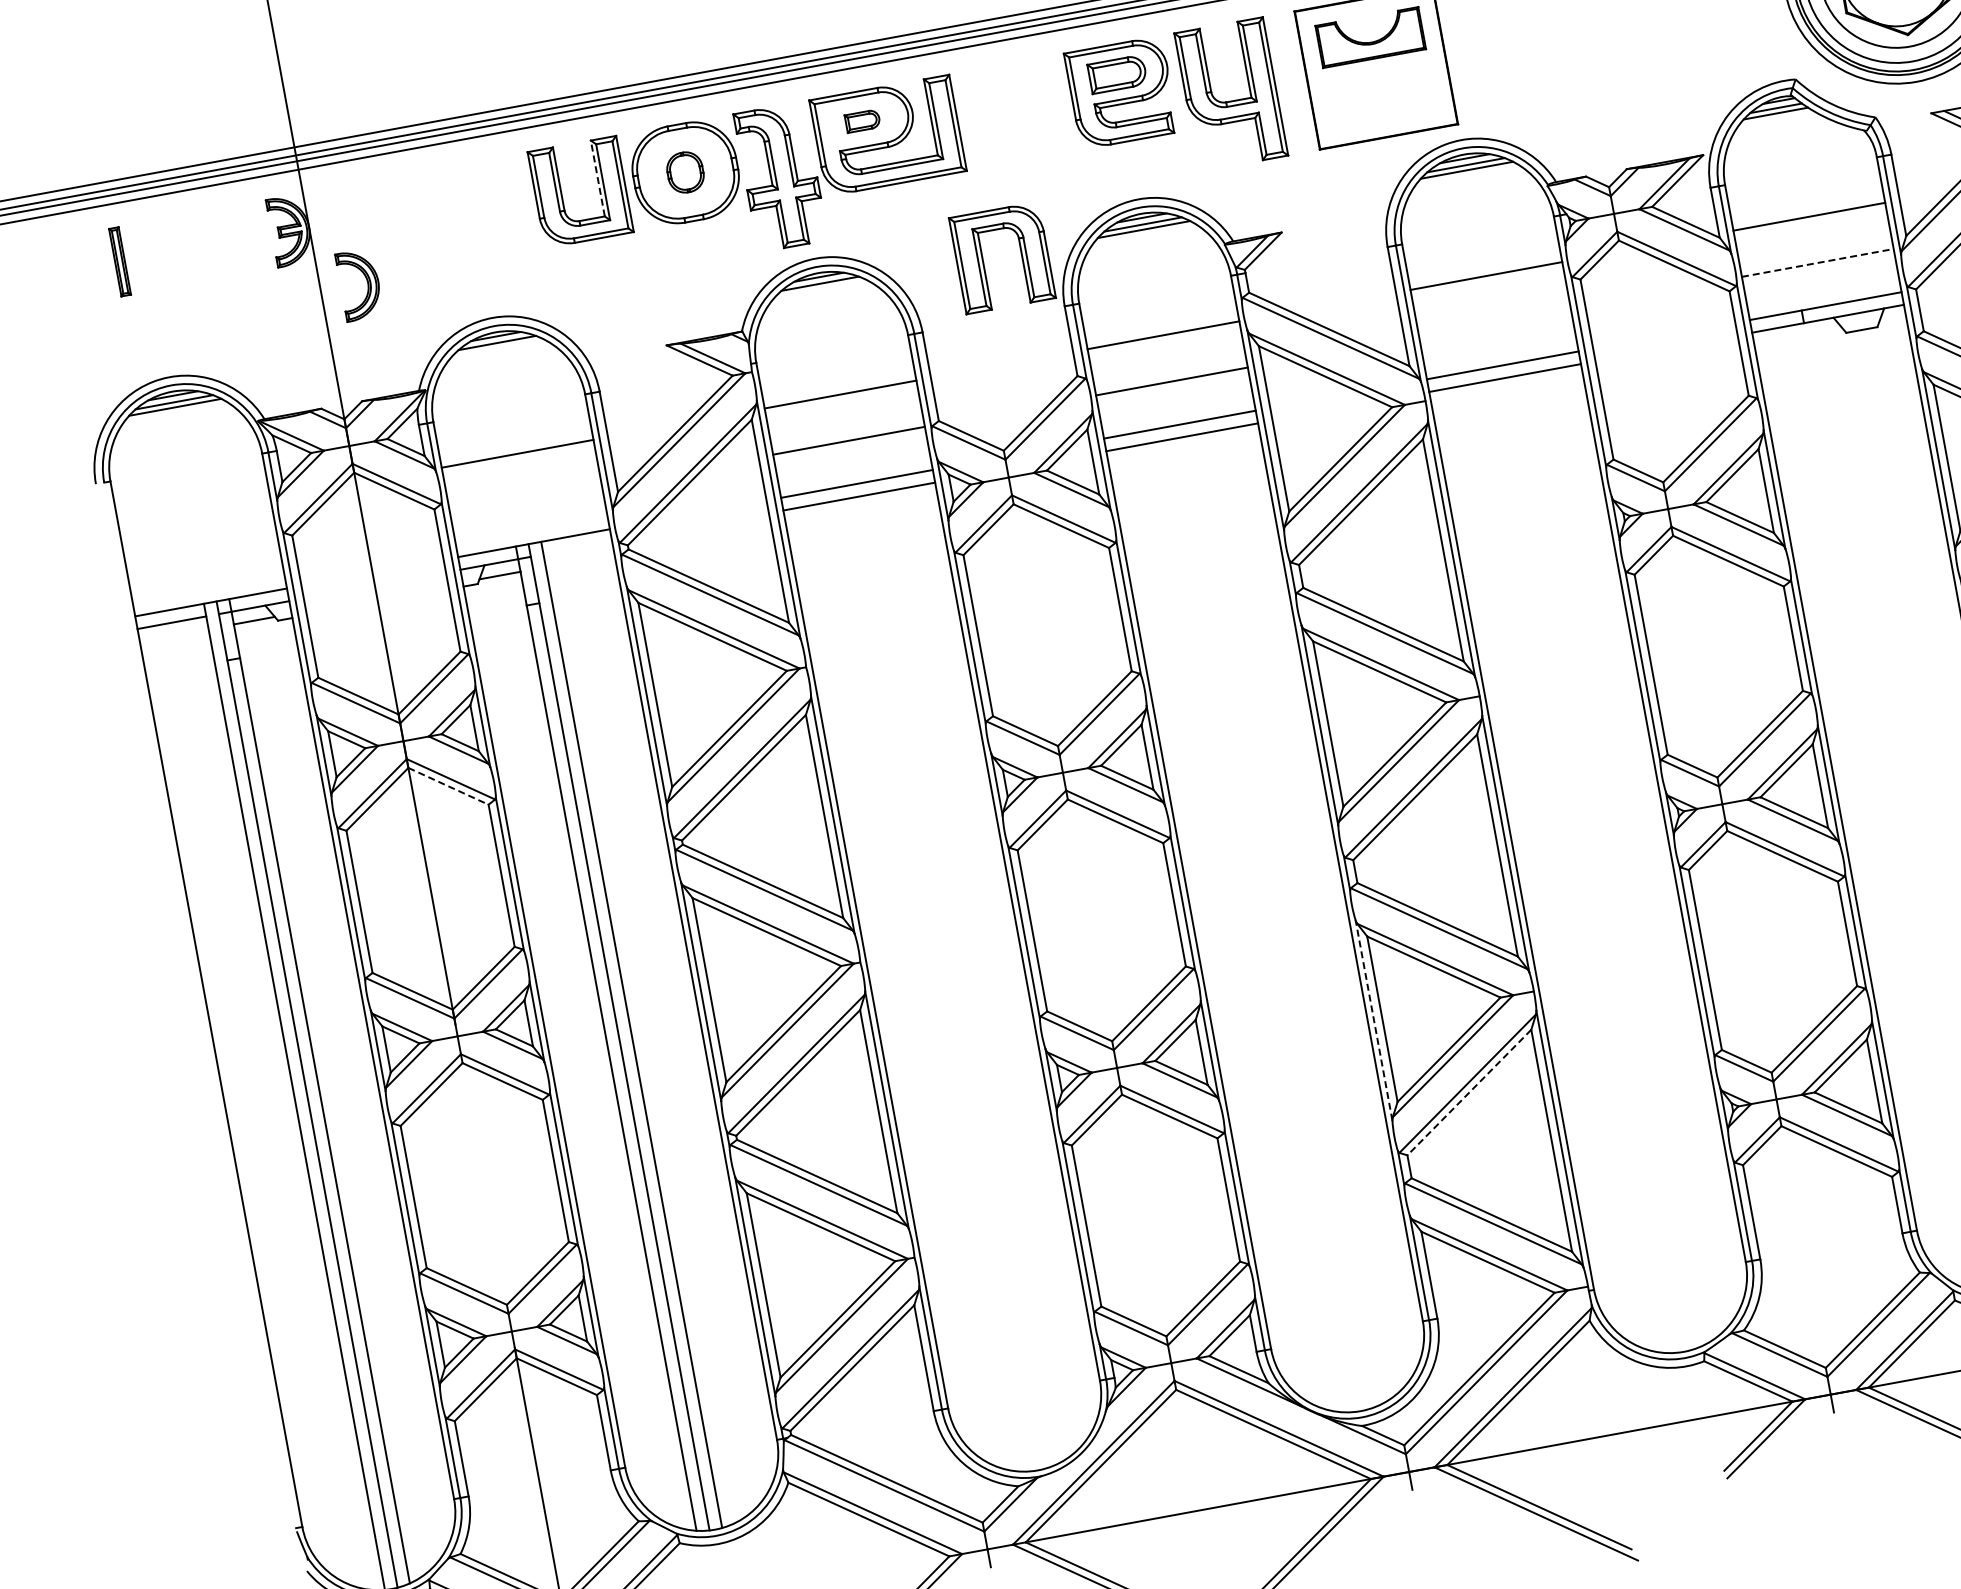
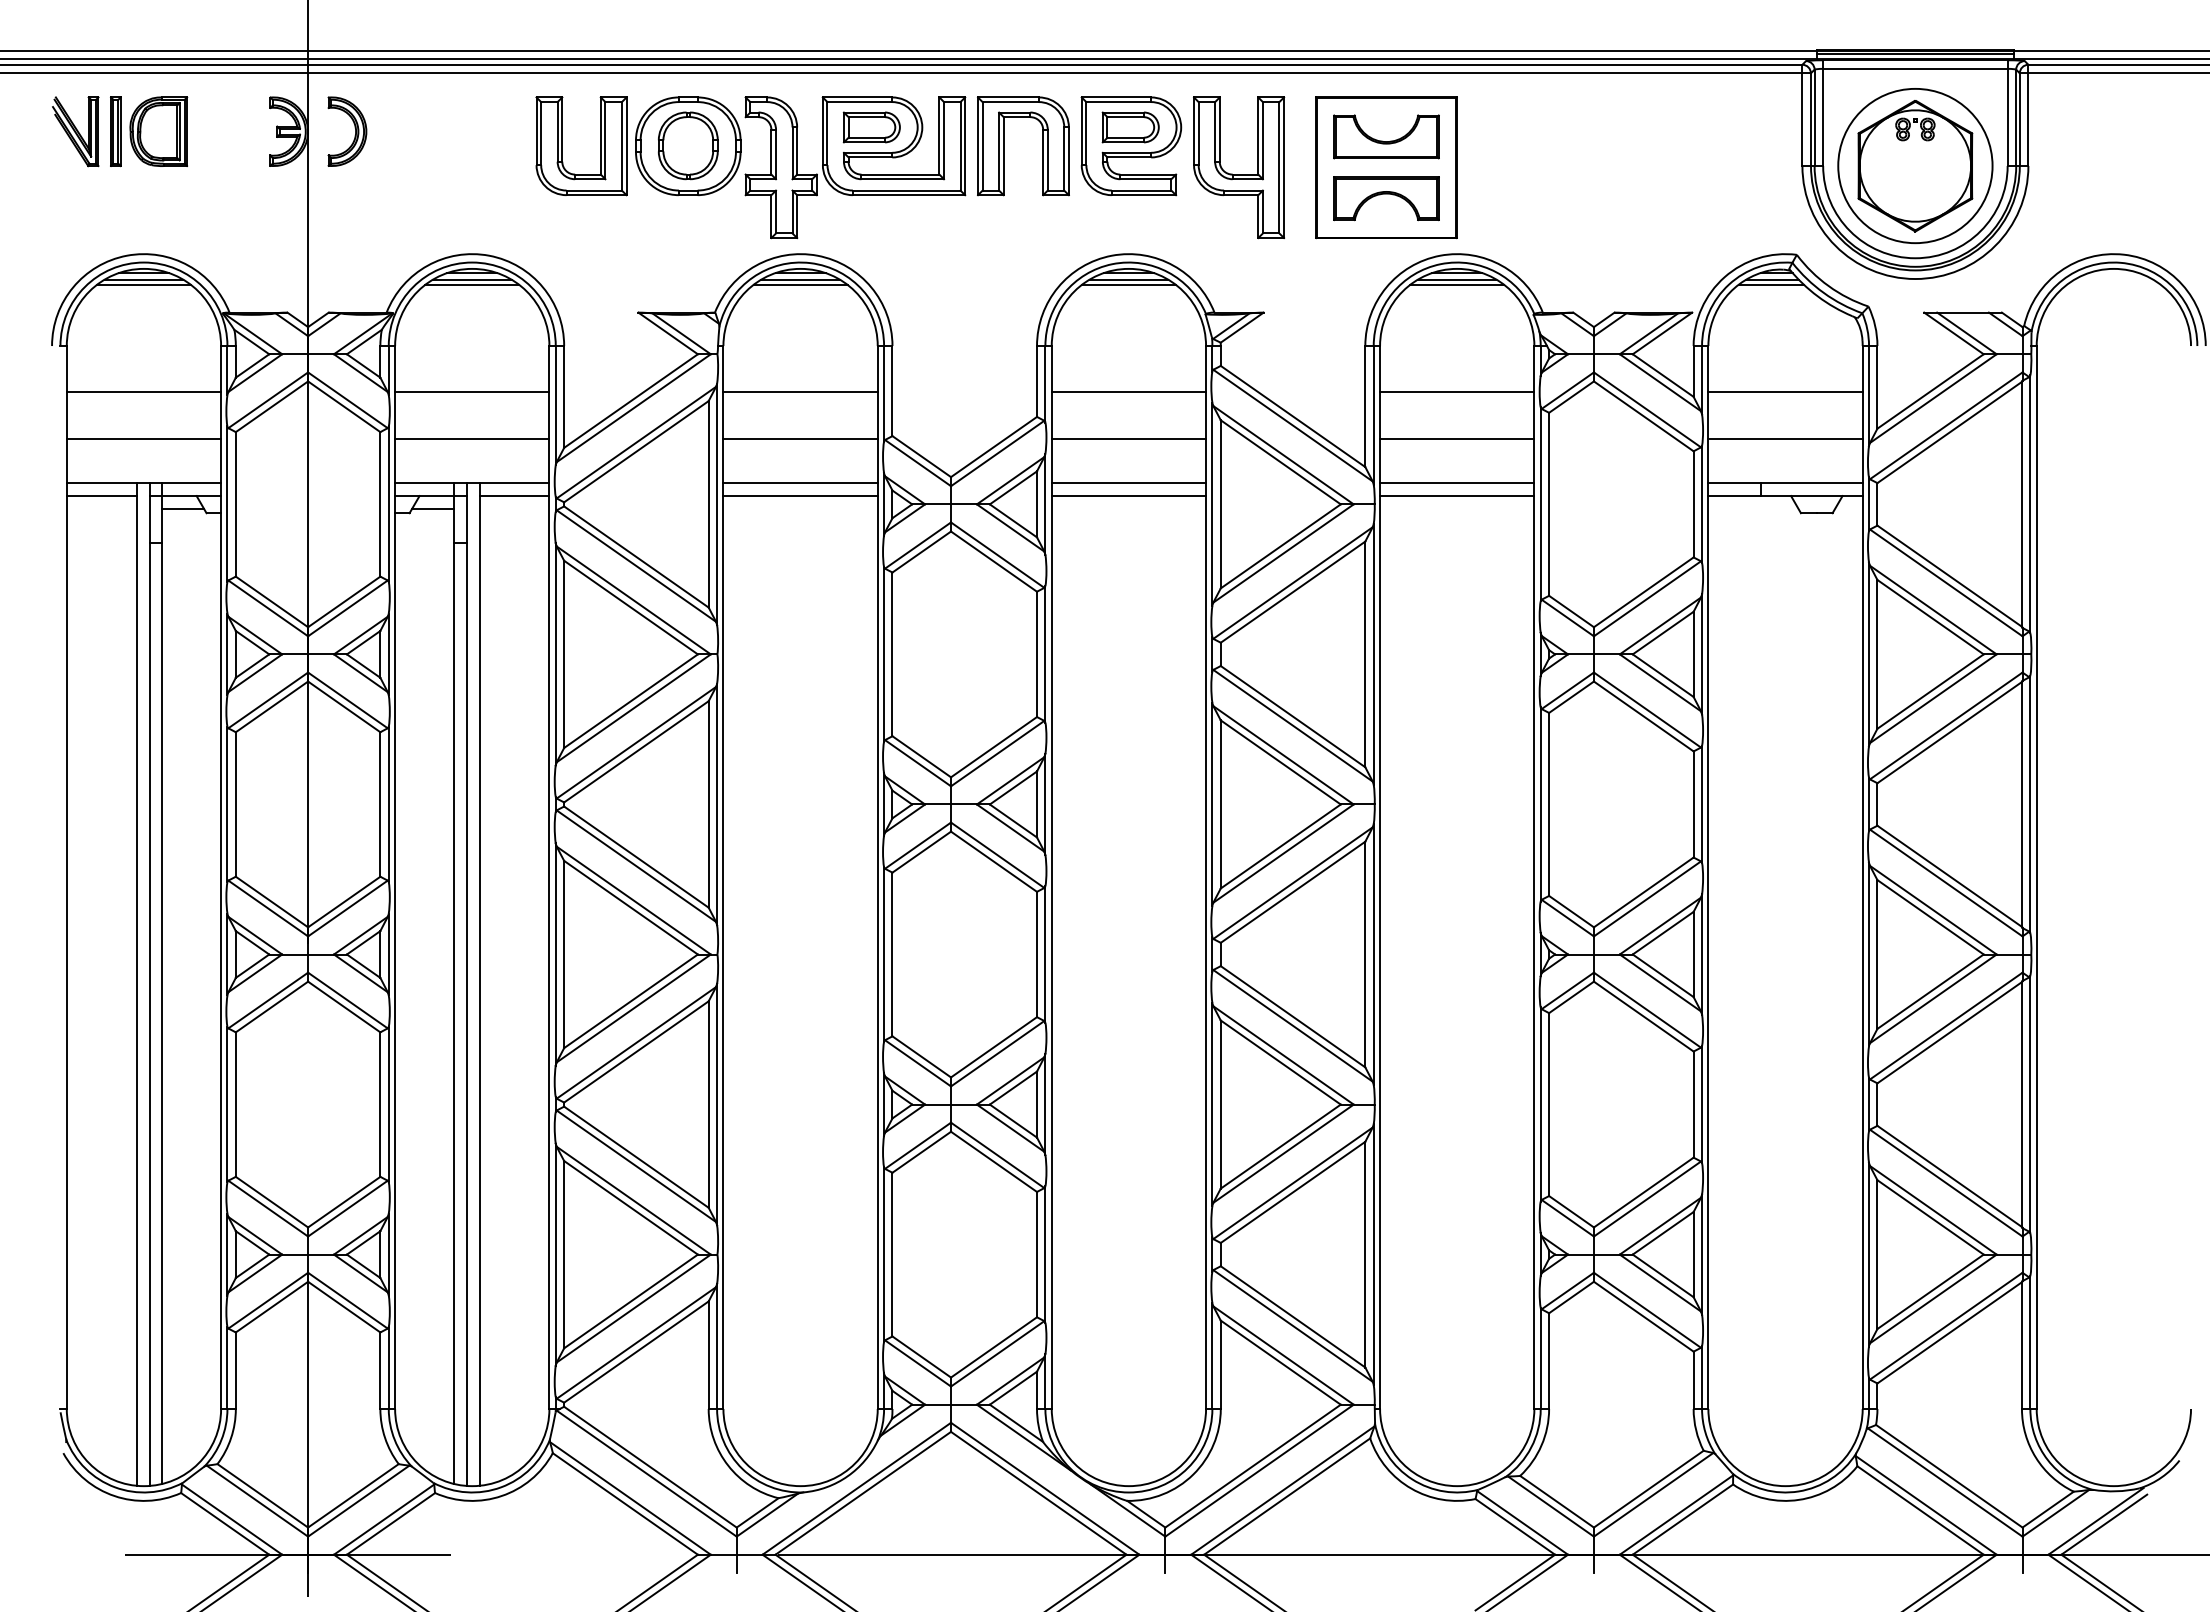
part: (1381, 98) -> (1386, 198), added
part: (862, 121) -> (871, 127), size x1.67
part: (684, 172) -> (687, 145), size x1.67
line: (597, 179) -> (600, 136), dashed -> solid
part: (161, 253) -> (158, 131), added
part: (983, 261) -> (1004, 146), moved
line: (1818, 262) -> (1786, 439), dashed -> solid
part: (80, 268) -> (75, 131), added
part: (367, 283) -> (355, 131), moved
line: (821, 288) -> (800, 284), added
line: (1495, 322) -> (1457, 439), added
line: (498, 347) -> (472, 284), added
line: (526, 500) -> (472, 439), added
line: (194, 513) -> (143, 392), added
line: (577, 548) -> (514, 496), added
line: (202, 559) -> (143, 439), added
line: (448, 786) -> (344, 707), dashed -> solid
line: (1374, 1020) -> (1212, 1104), dashed -> solid
line: (1468, 1092) -> (1292, 1192), dashed -> solid

